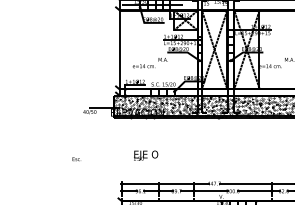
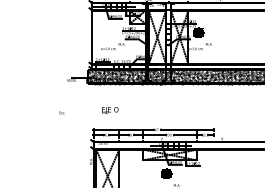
hatch: (274, 42) -> (198, 32), added

